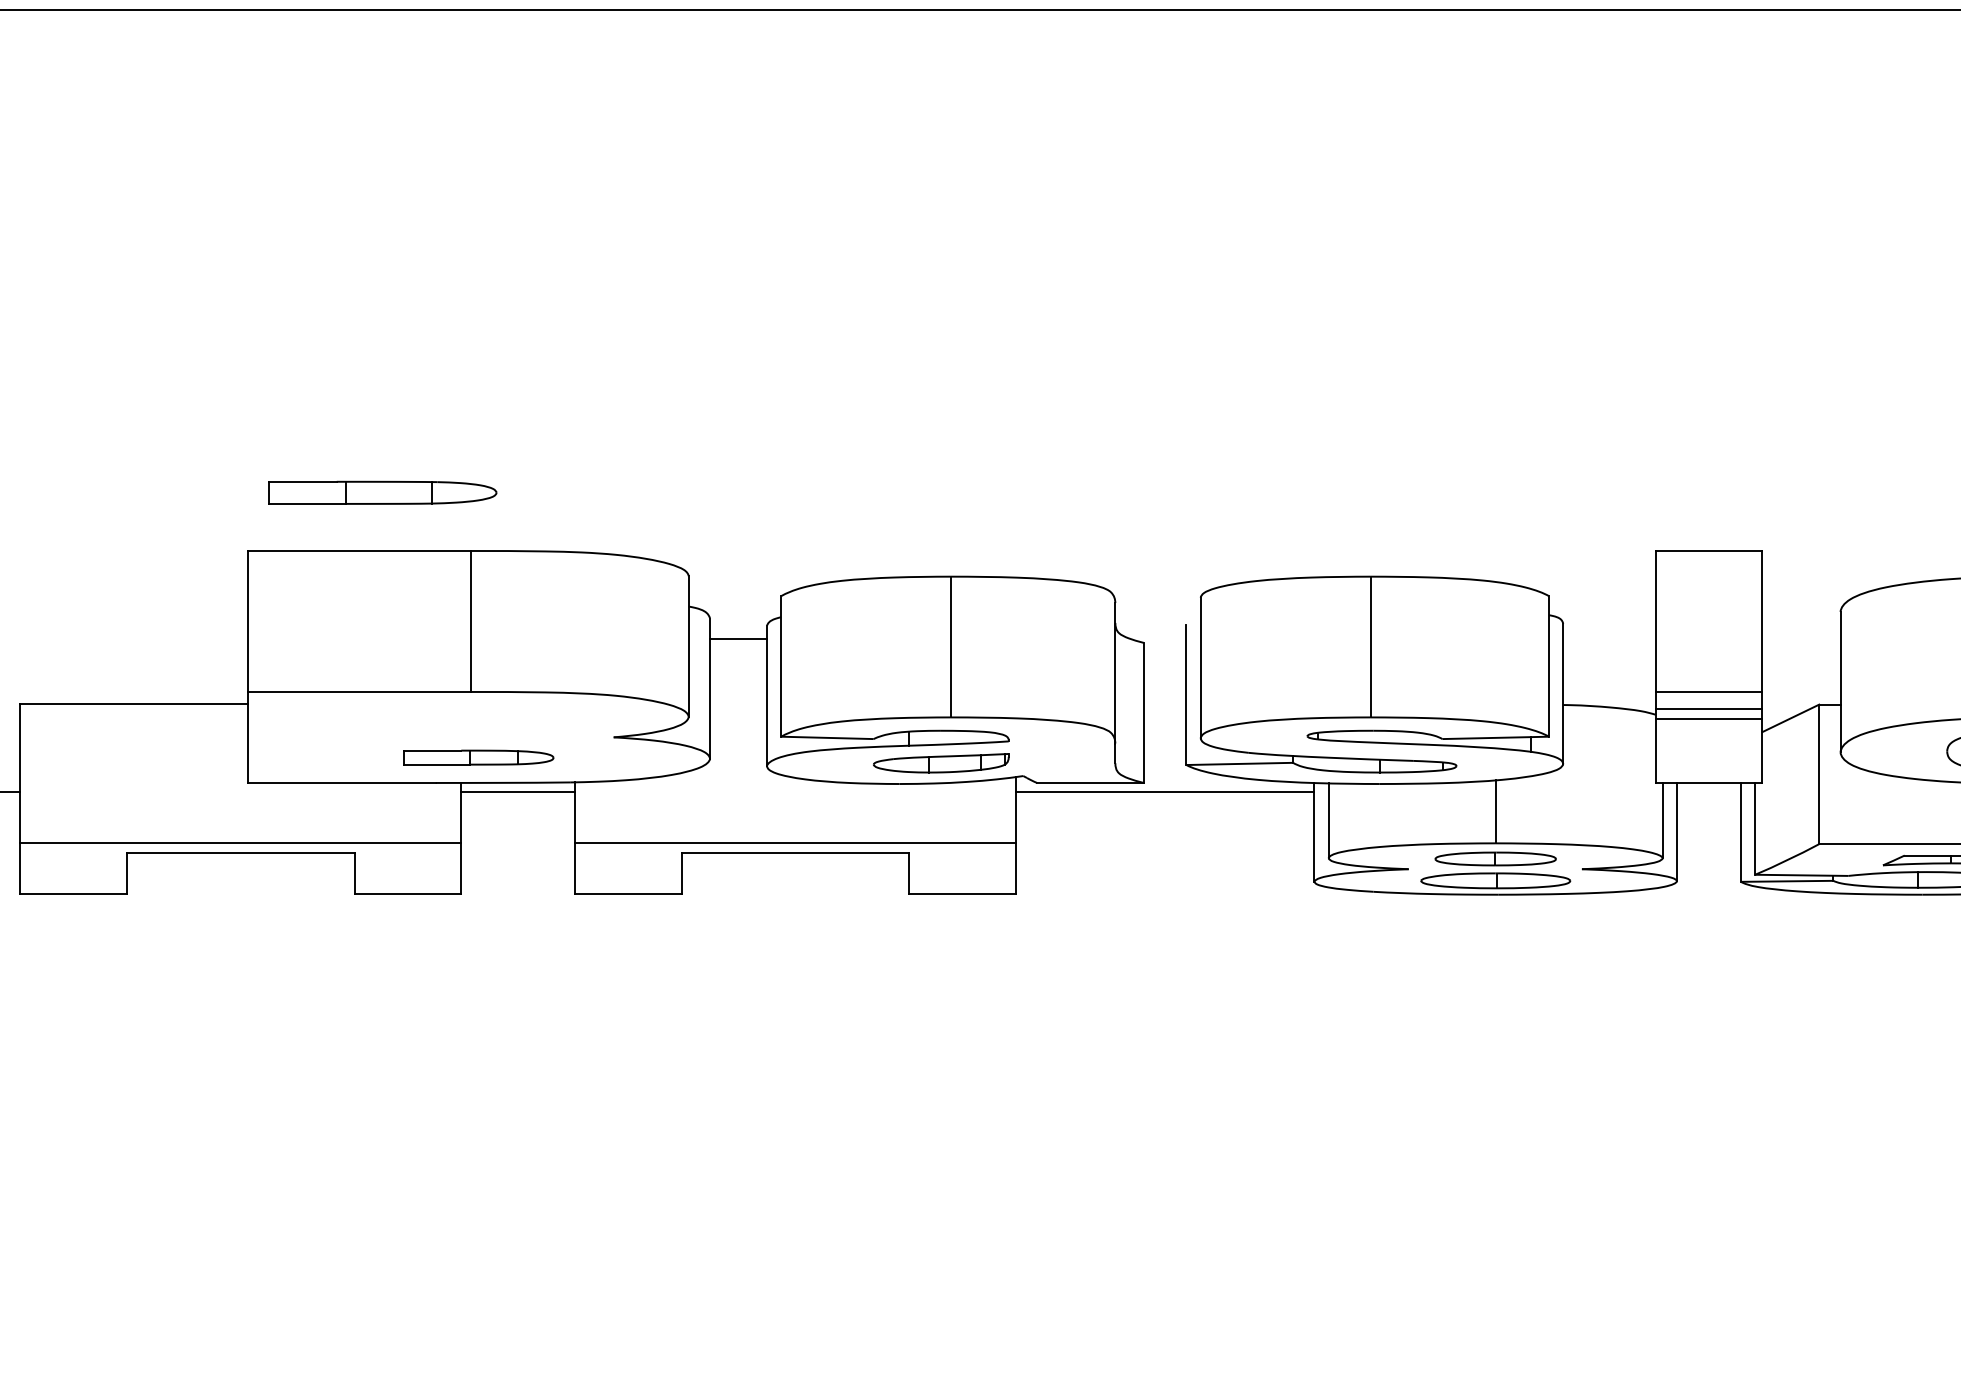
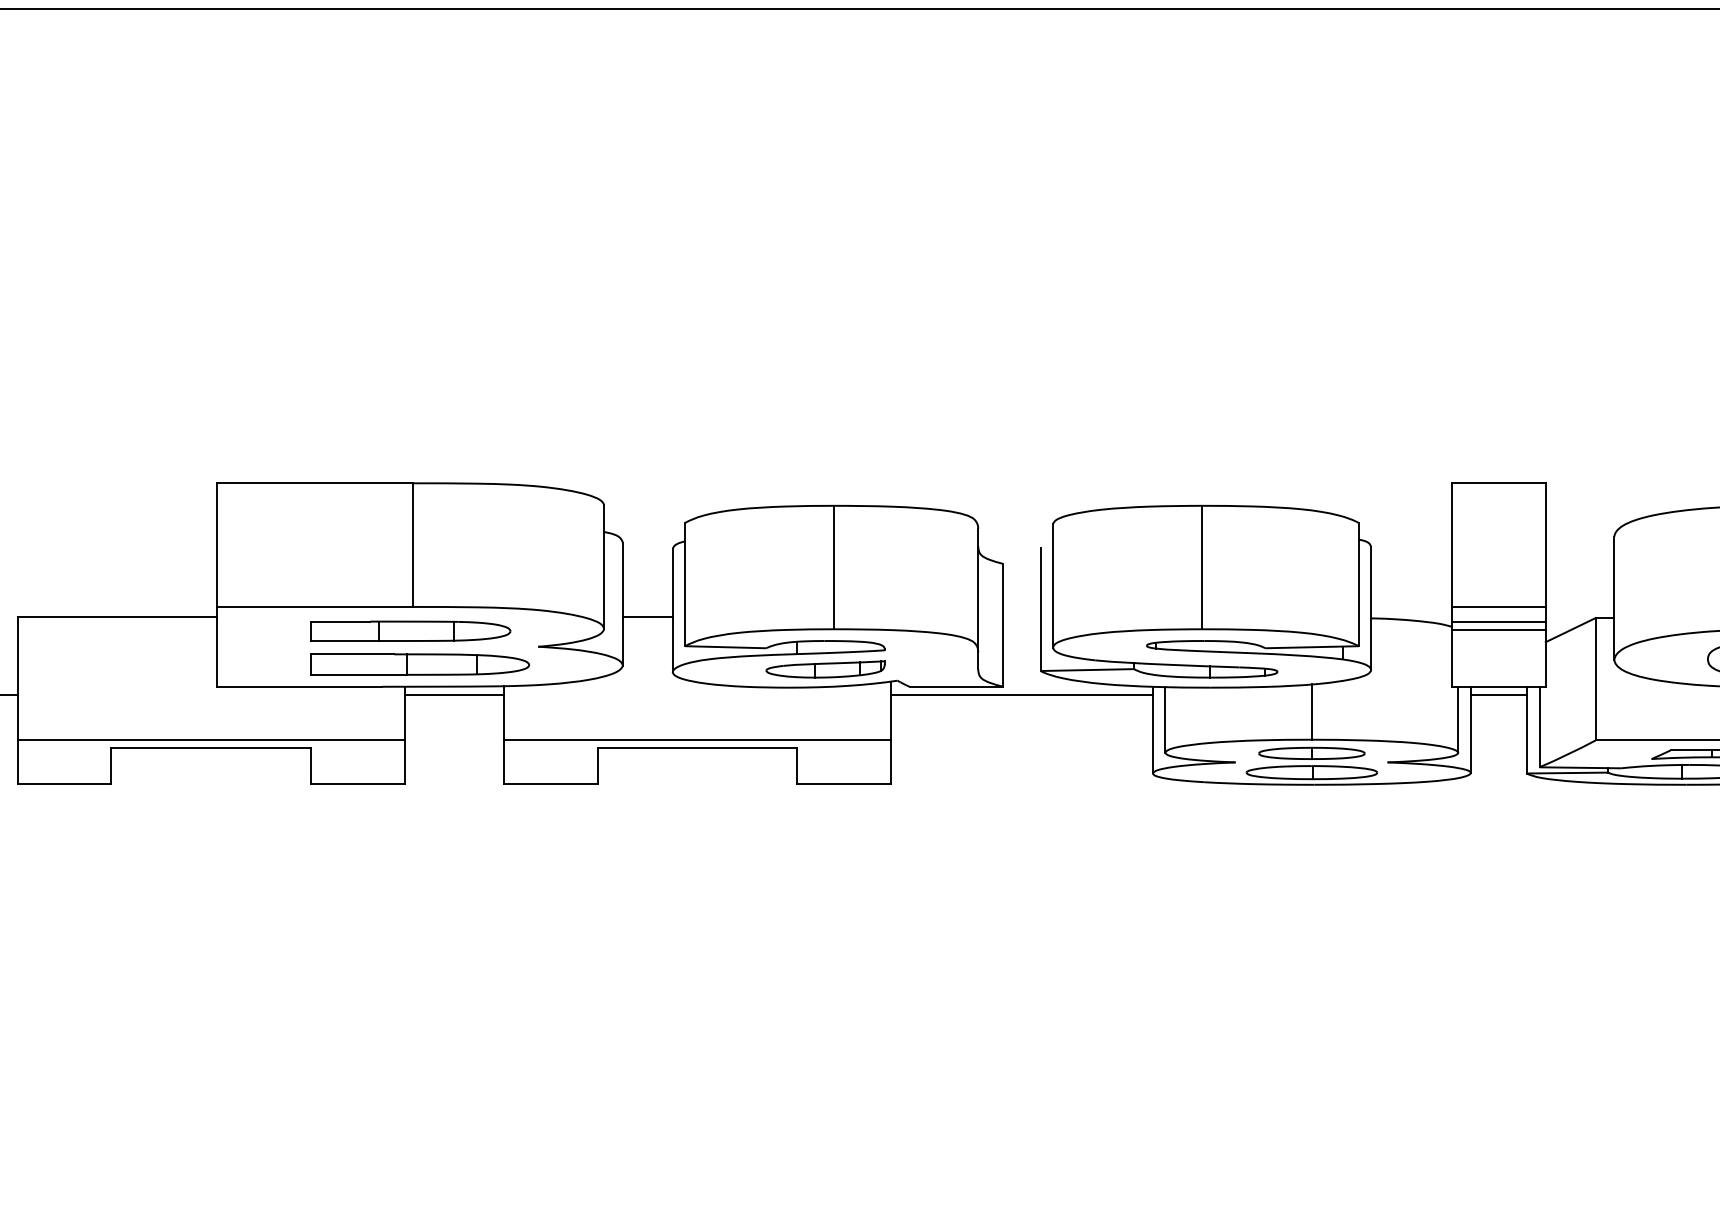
part: (382, 491) -> (410, 630), moved
line: (738, 639) -> (647, 617), moved
part: (478, 757) -> (419, 664), size x1.67
line: (1708, 791) -> (1498, 694), added

